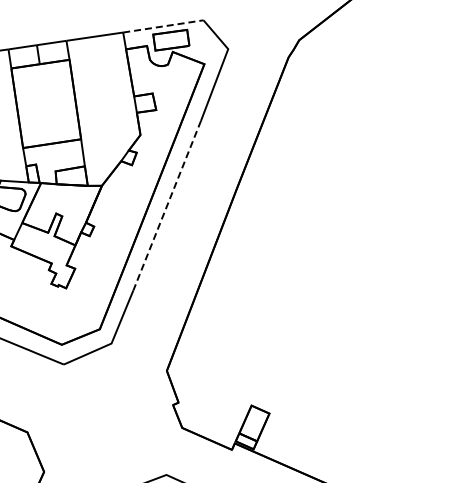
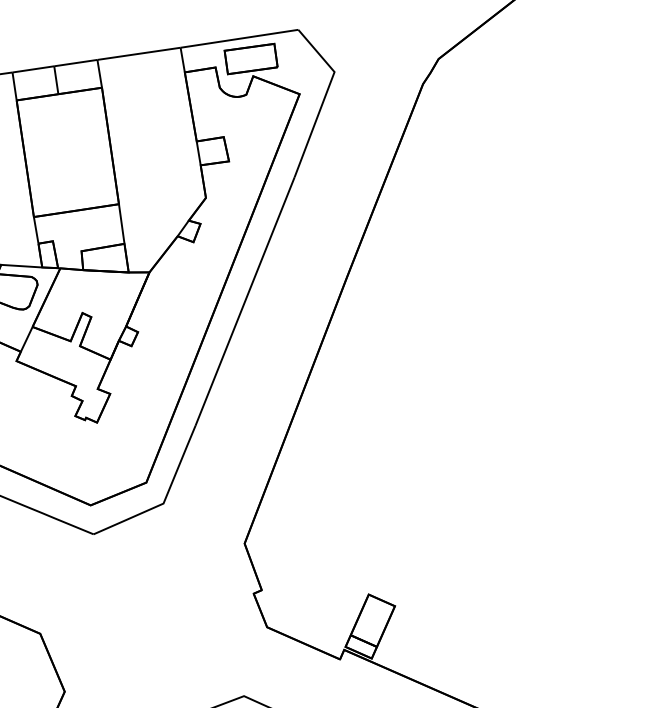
line: (163, 26) -> (239, 38), dashed -> solid
line: (167, 206) -> (245, 302), dashed -> solid

